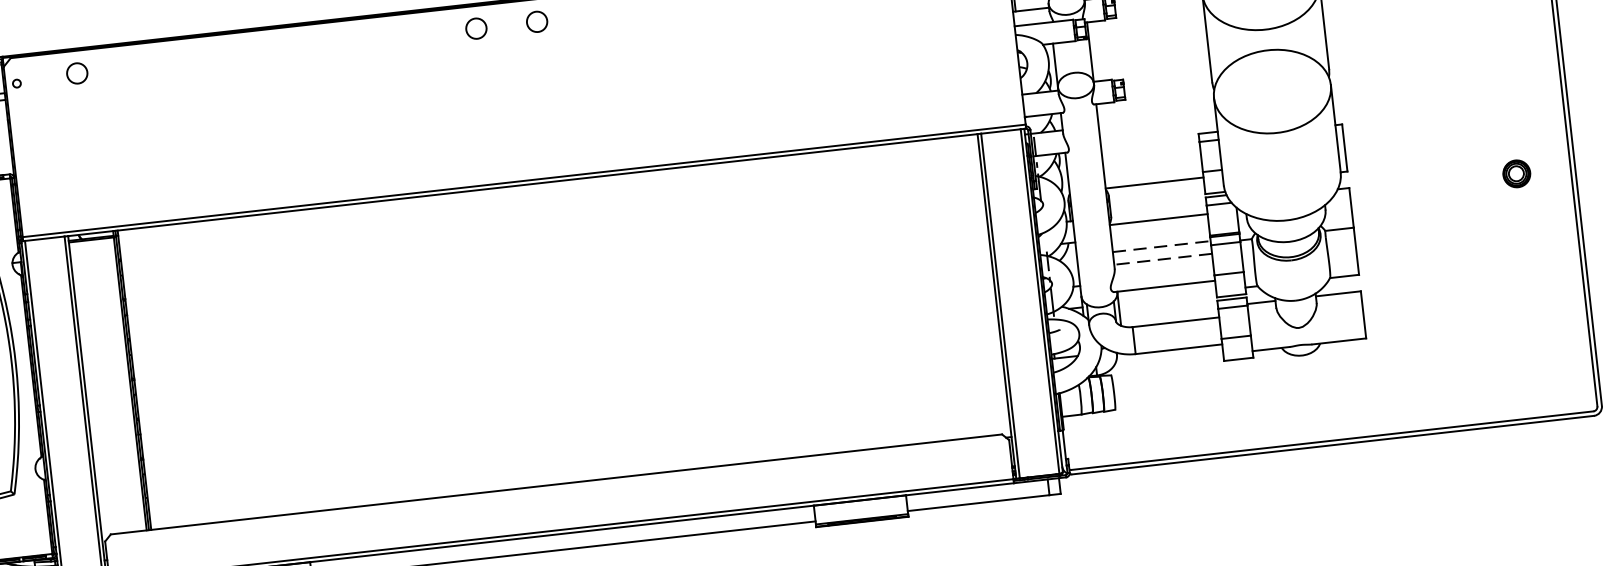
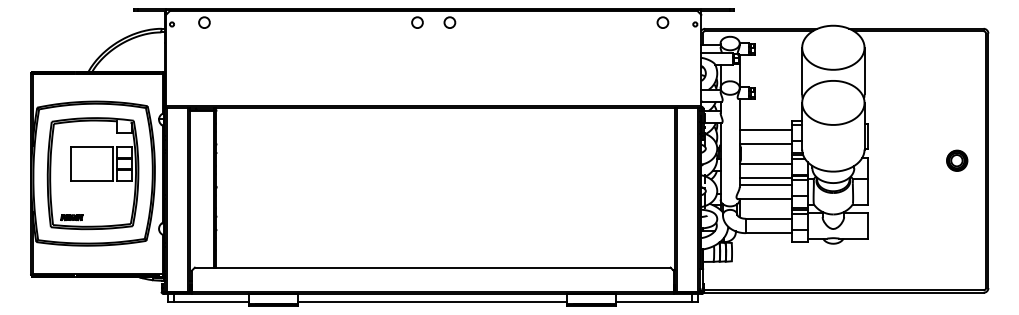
line: (1150, 155) -> (765, 129), added
part: (1517, 173) -> (957, 160), size x1.43
line: (1163, 247) -> (766, 178), dashed -> solid
line: (1162, 258) -> (765, 184), dashed -> solid

